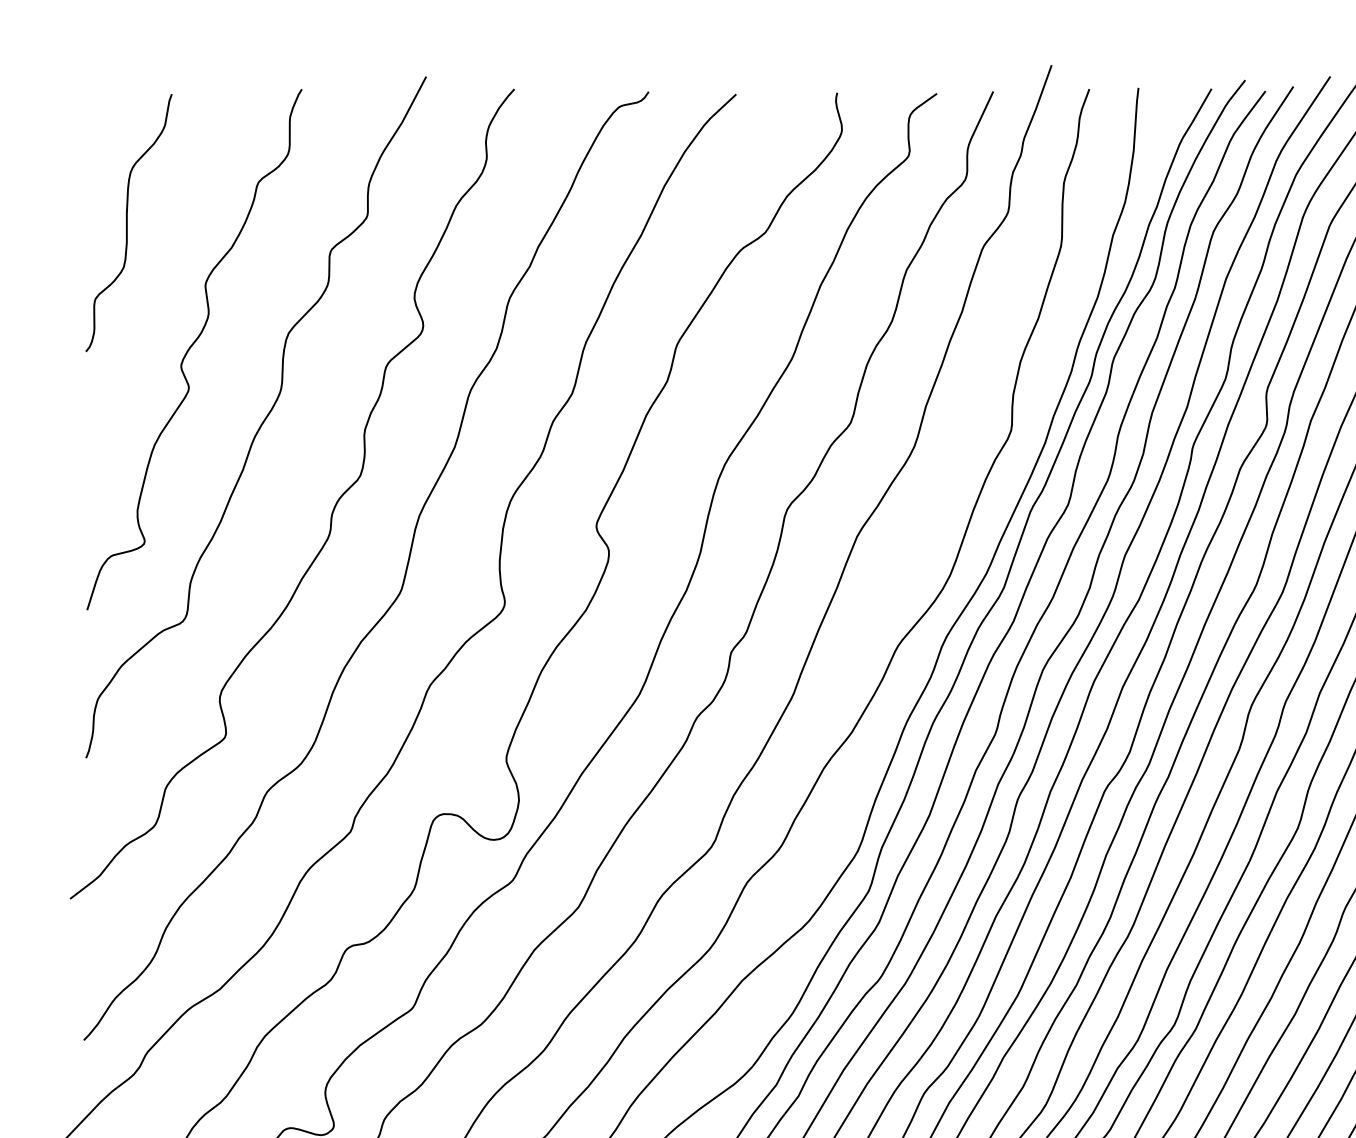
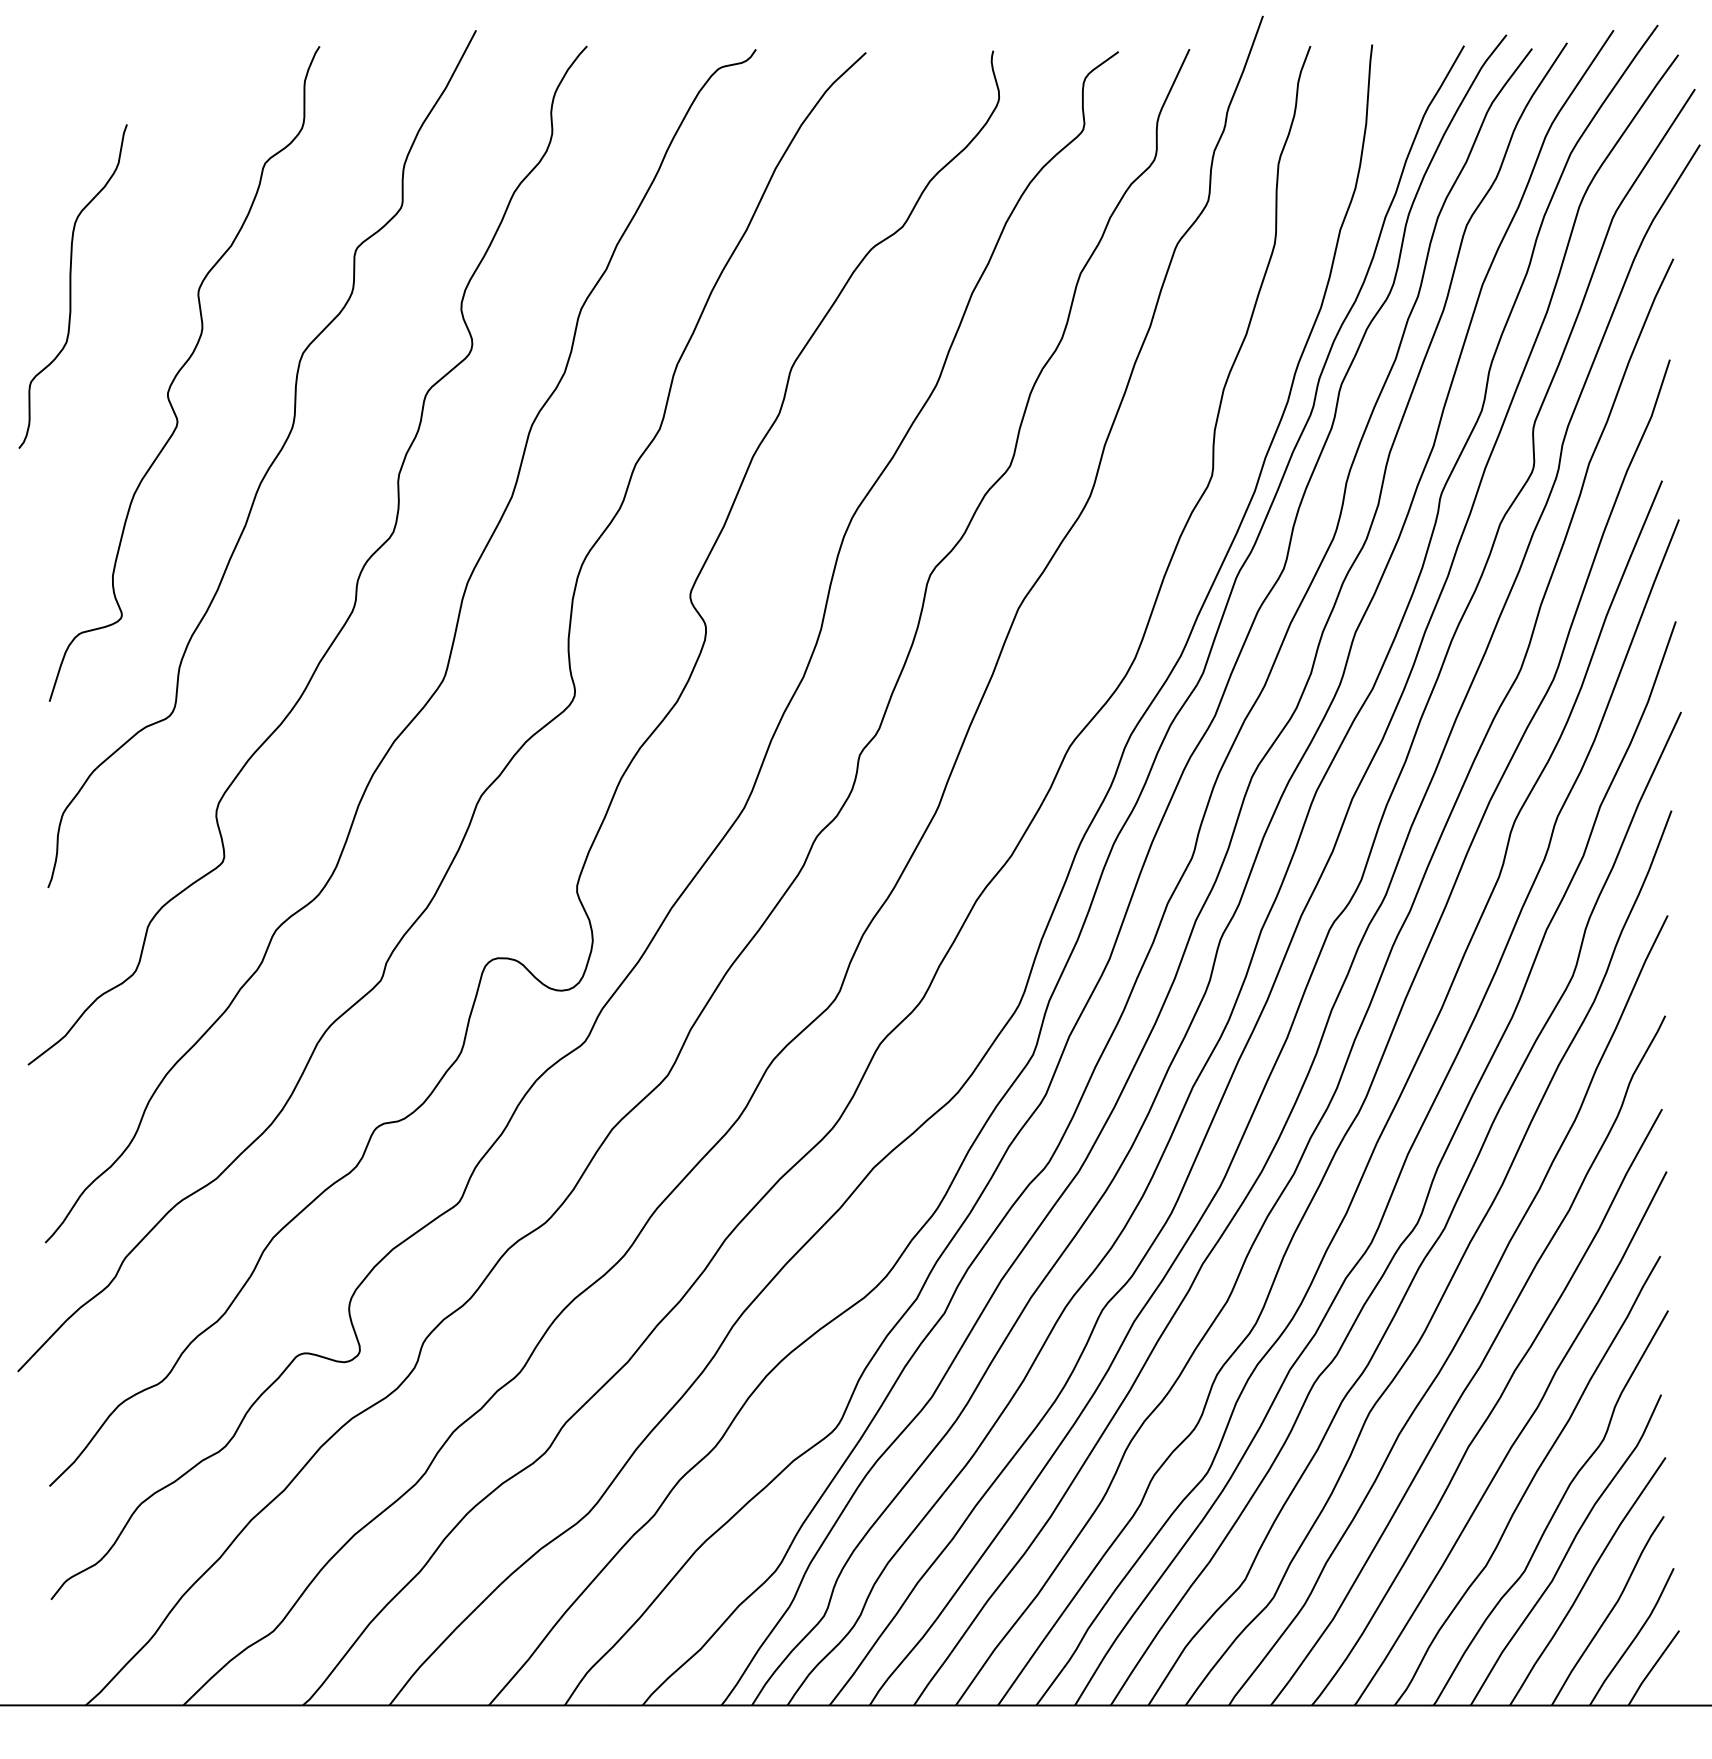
curve: (127, 222) -> (71, 286), moved

